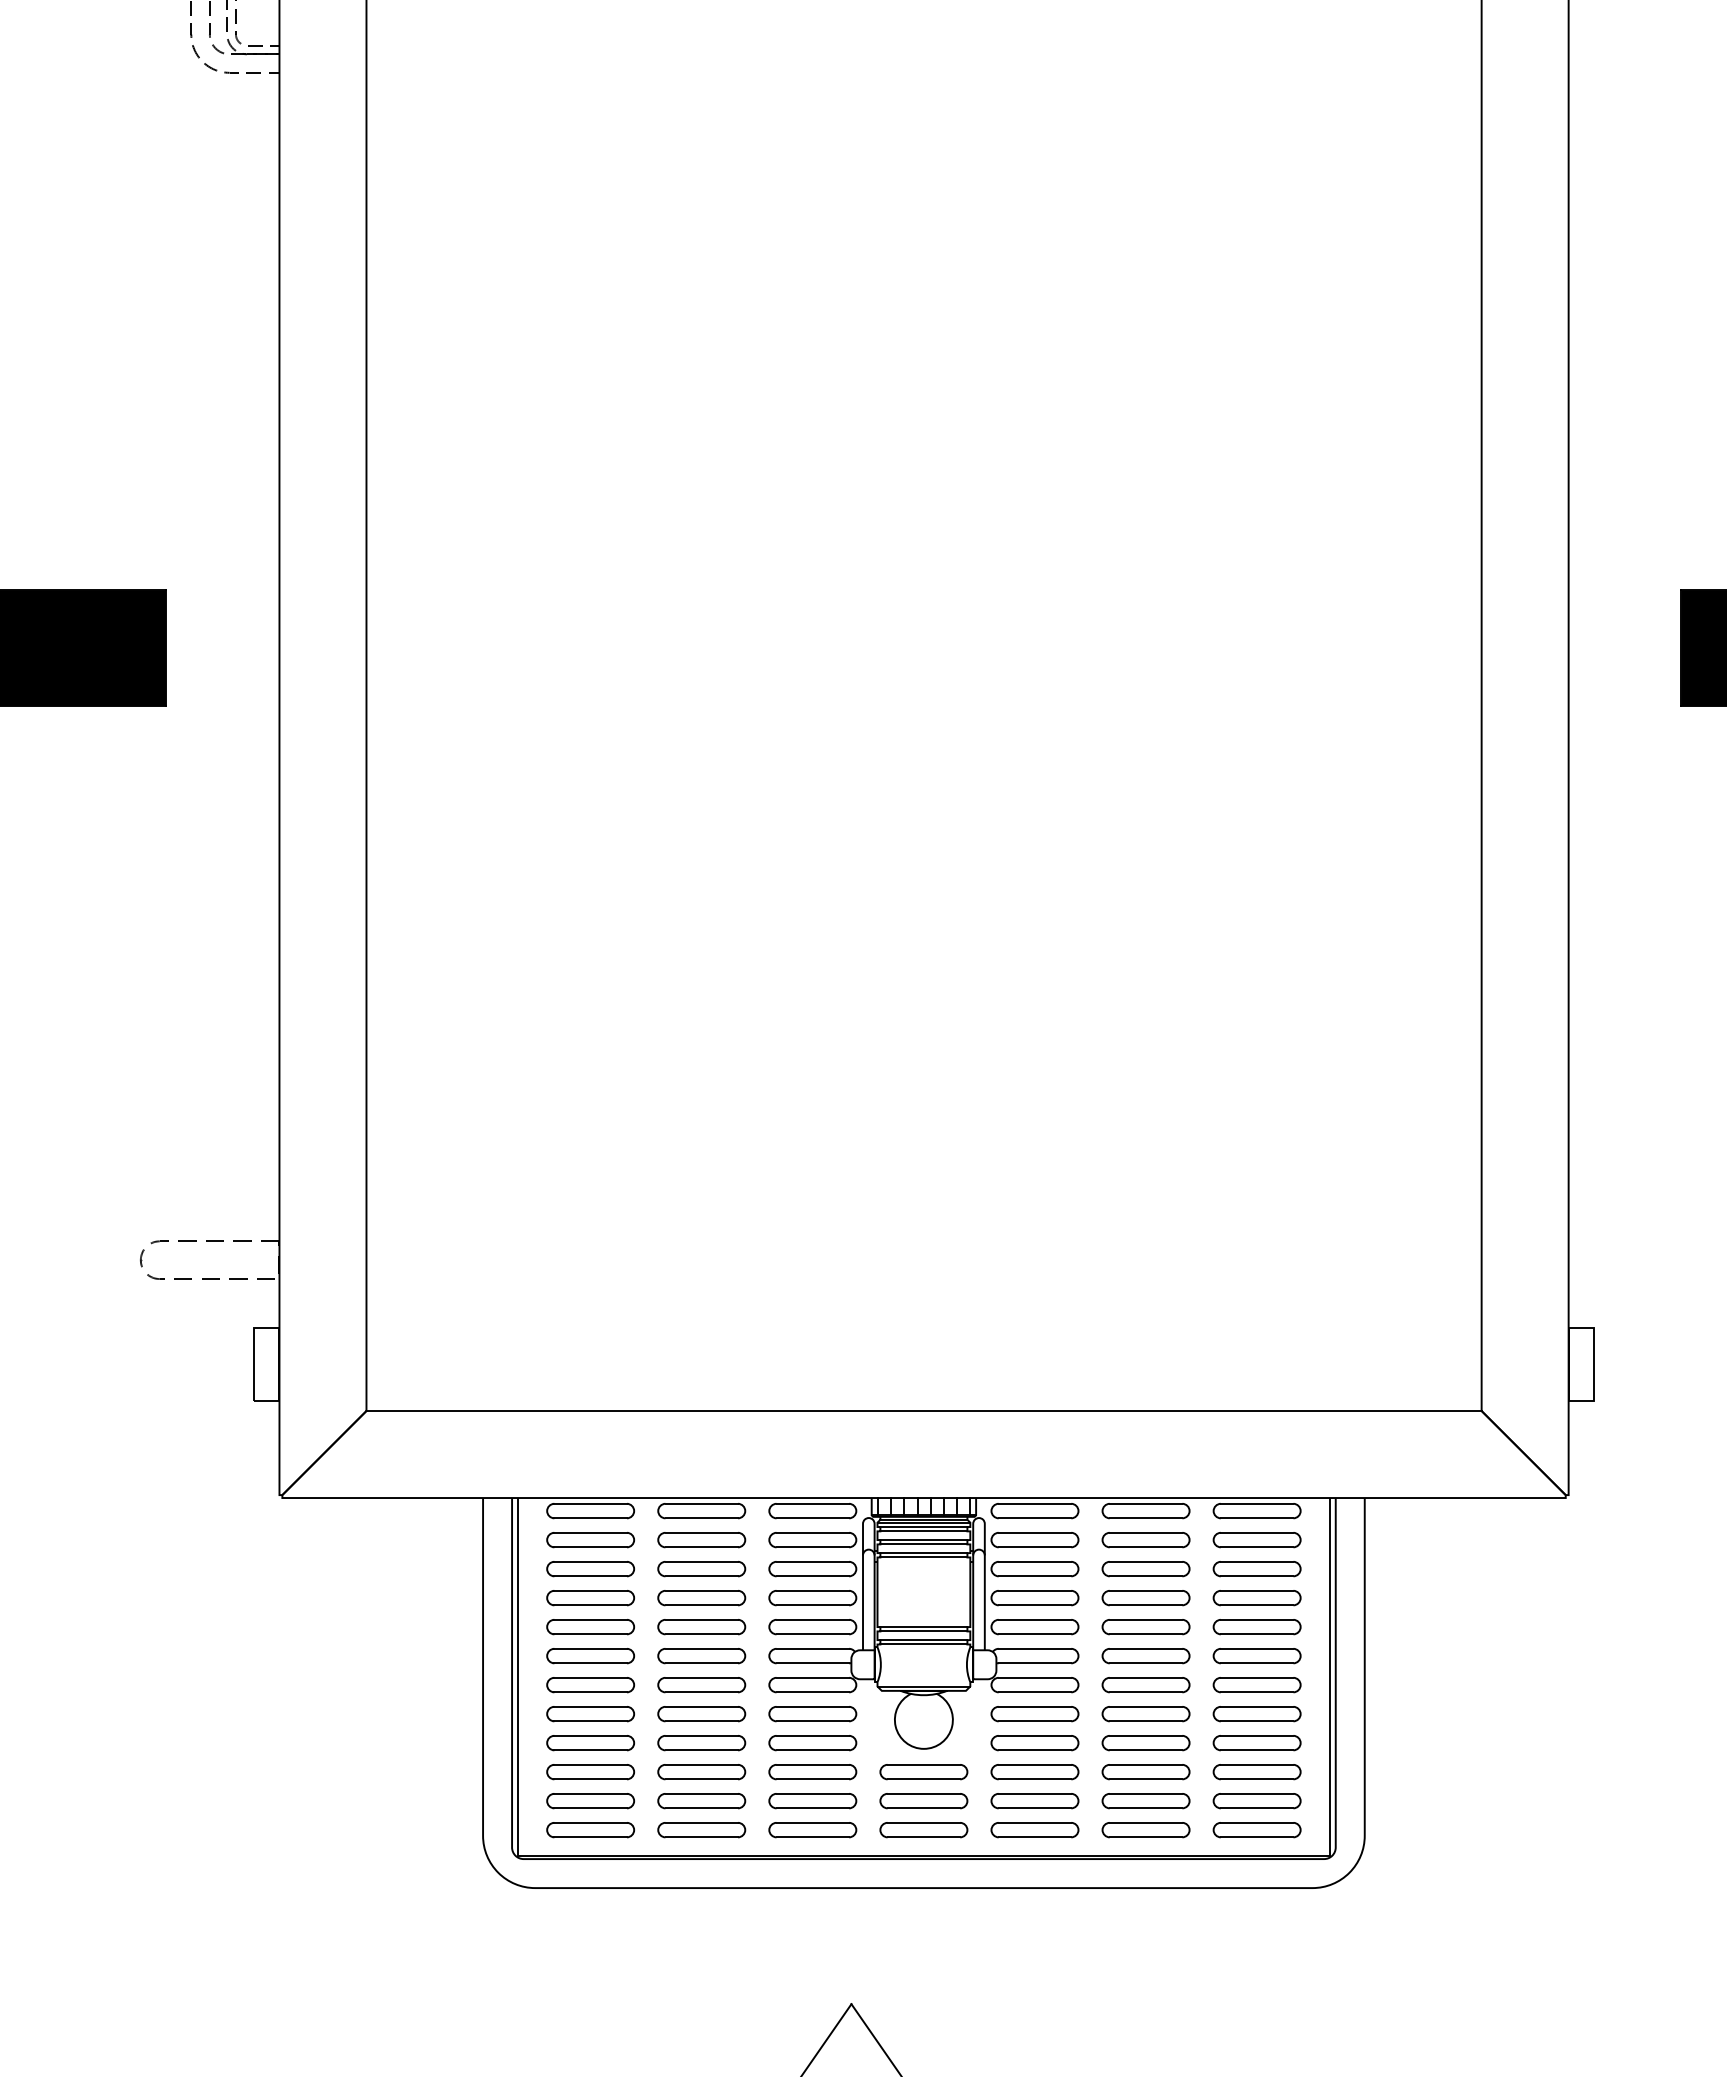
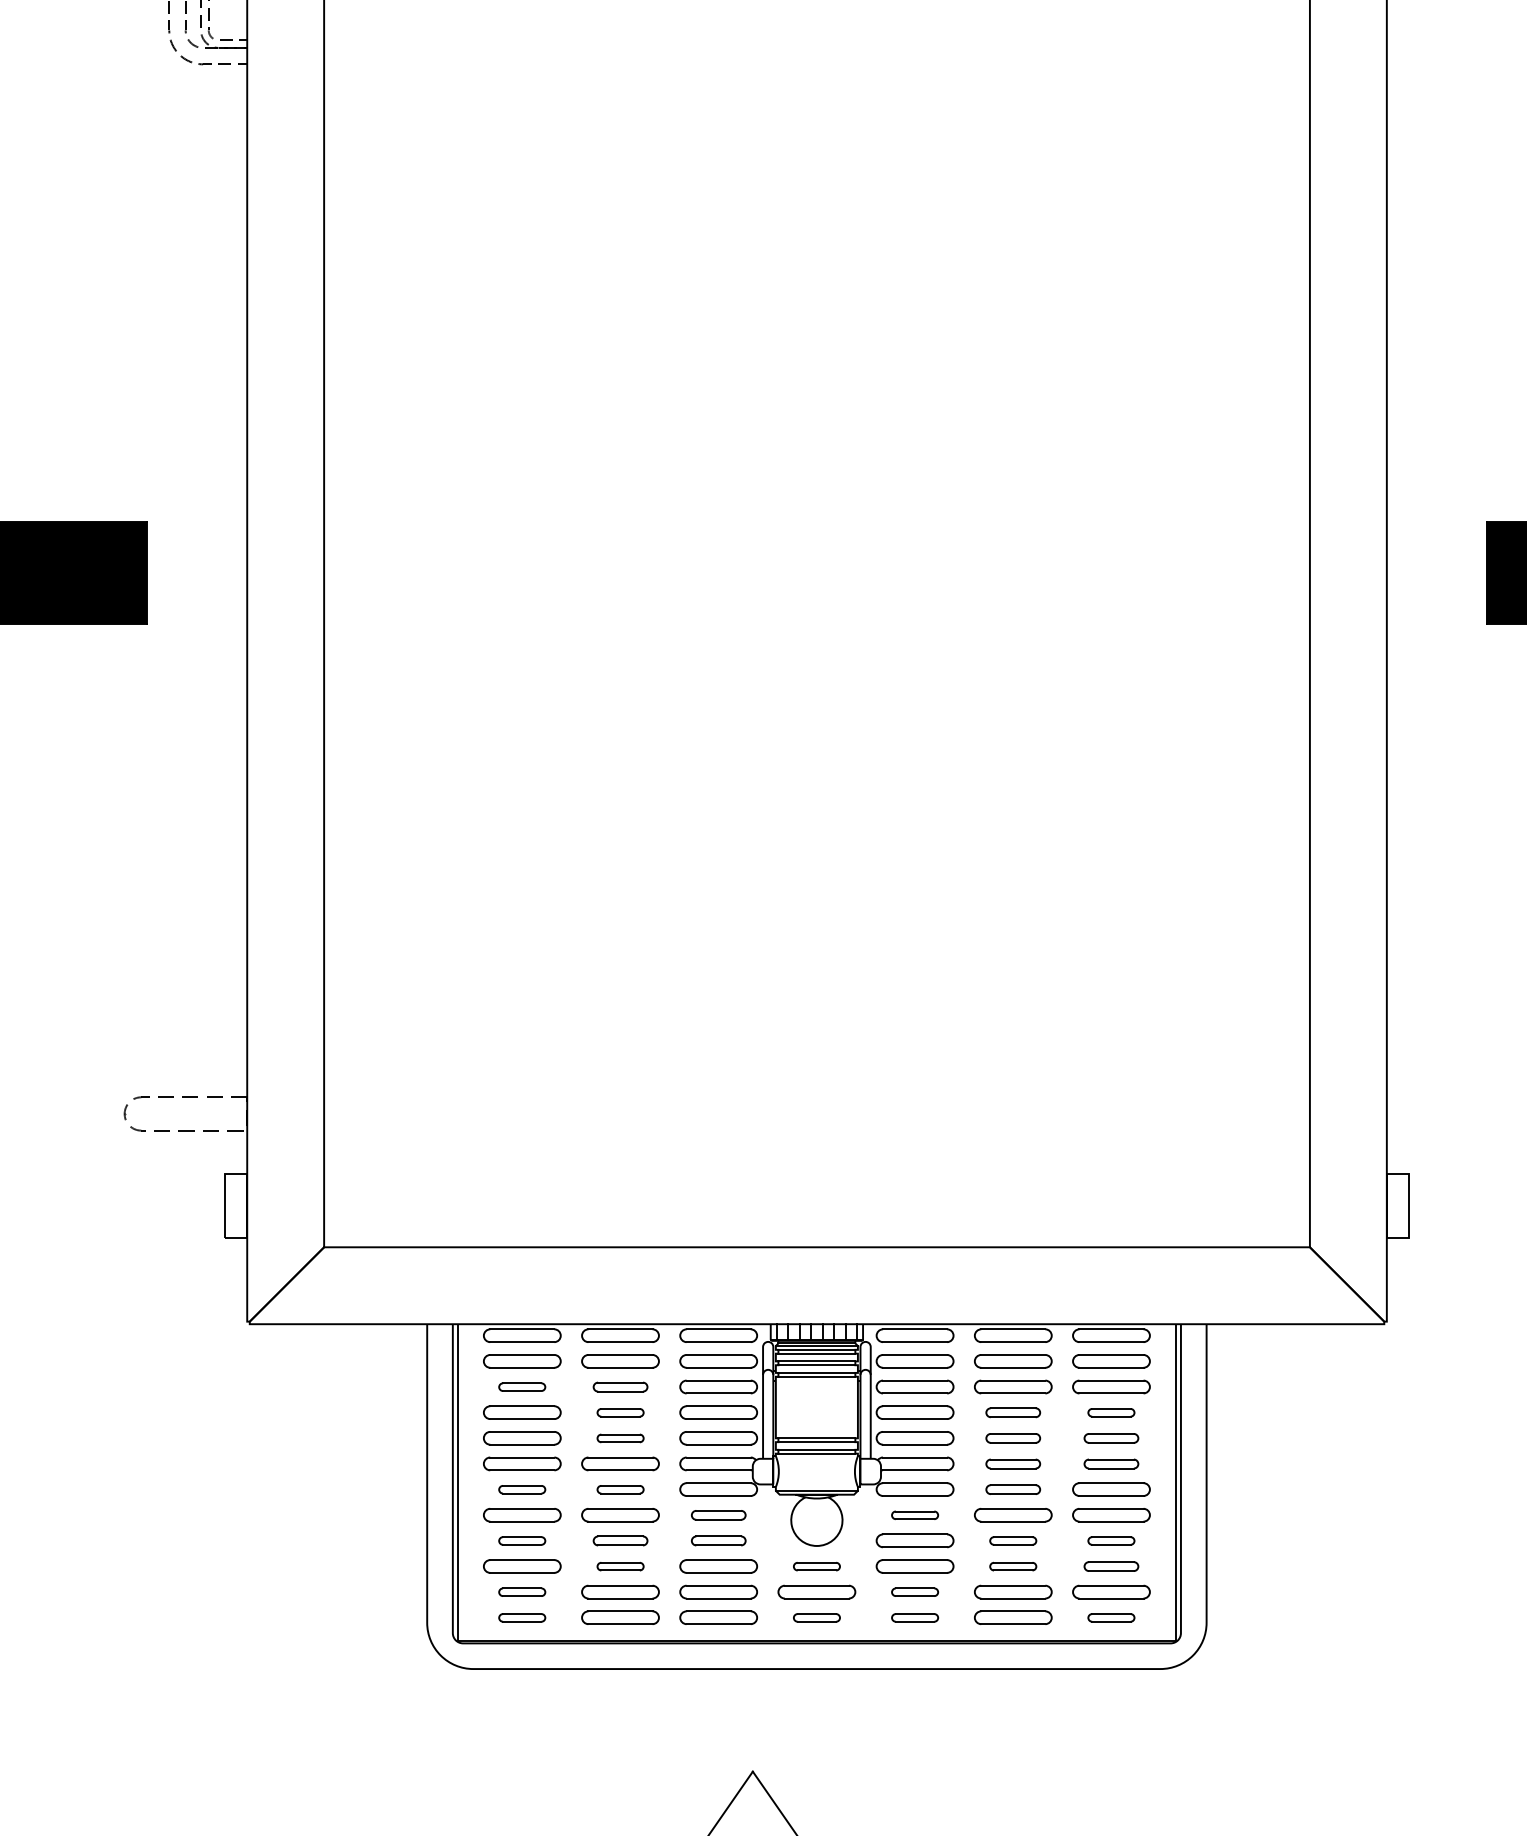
part: (590, 1569) -> (522, 1387), size x0.6
part: (701, 1569) -> (620, 1387), size x0.7
part: (701, 1598) -> (620, 1413), size x0.6
part: (1145, 1598) -> (1012, 1413), size x0.7
part: (1256, 1598) -> (1110, 1413), size x0.6
part: (701, 1627) -> (620, 1438), size x0.6
part: (1145, 1627) -> (1012, 1438), size x0.7
part: (1256, 1627) -> (1110, 1438), size x0.7
part: (1145, 1656) -> (1012, 1464), size x0.7
part: (1256, 1656) -> (1110, 1464), size x0.7
part: (590, 1685) -> (522, 1489), size x0.6
part: (701, 1685) -> (620, 1489), size x0.6
part: (1145, 1685) -> (1012, 1489), size x0.7
part: (812, 1714) -> (718, 1515), size x0.7
part: (1034, 1714) -> (914, 1515), size x0.6
part: (590, 1743) -> (522, 1541), size x0.6
part: (701, 1743) -> (620, 1541), size x0.7
part: (812, 1743) -> (718, 1541), size x0.7
part: (1145, 1743) -> (1012, 1541), size x0.6
part: (1256, 1743) -> (1110, 1541), size x0.6
part: (701, 1772) -> (620, 1566), size x0.6
part: (923, 1772) -> (816, 1566), size x0.6
part: (1145, 1772) -> (1012, 1566), size x0.6
part: (1256, 1772) -> (1110, 1566), size x0.7
part: (590, 1801) -> (522, 1592), size x0.6
part: (1034, 1801) -> (914, 1592), size x0.6
part: (590, 1830) -> (522, 1618), size x0.6
part: (923, 1830) -> (816, 1618), size x0.6
part: (1034, 1830) -> (914, 1618), size x0.6
part: (1256, 1830) -> (1110, 1618), size x0.6

